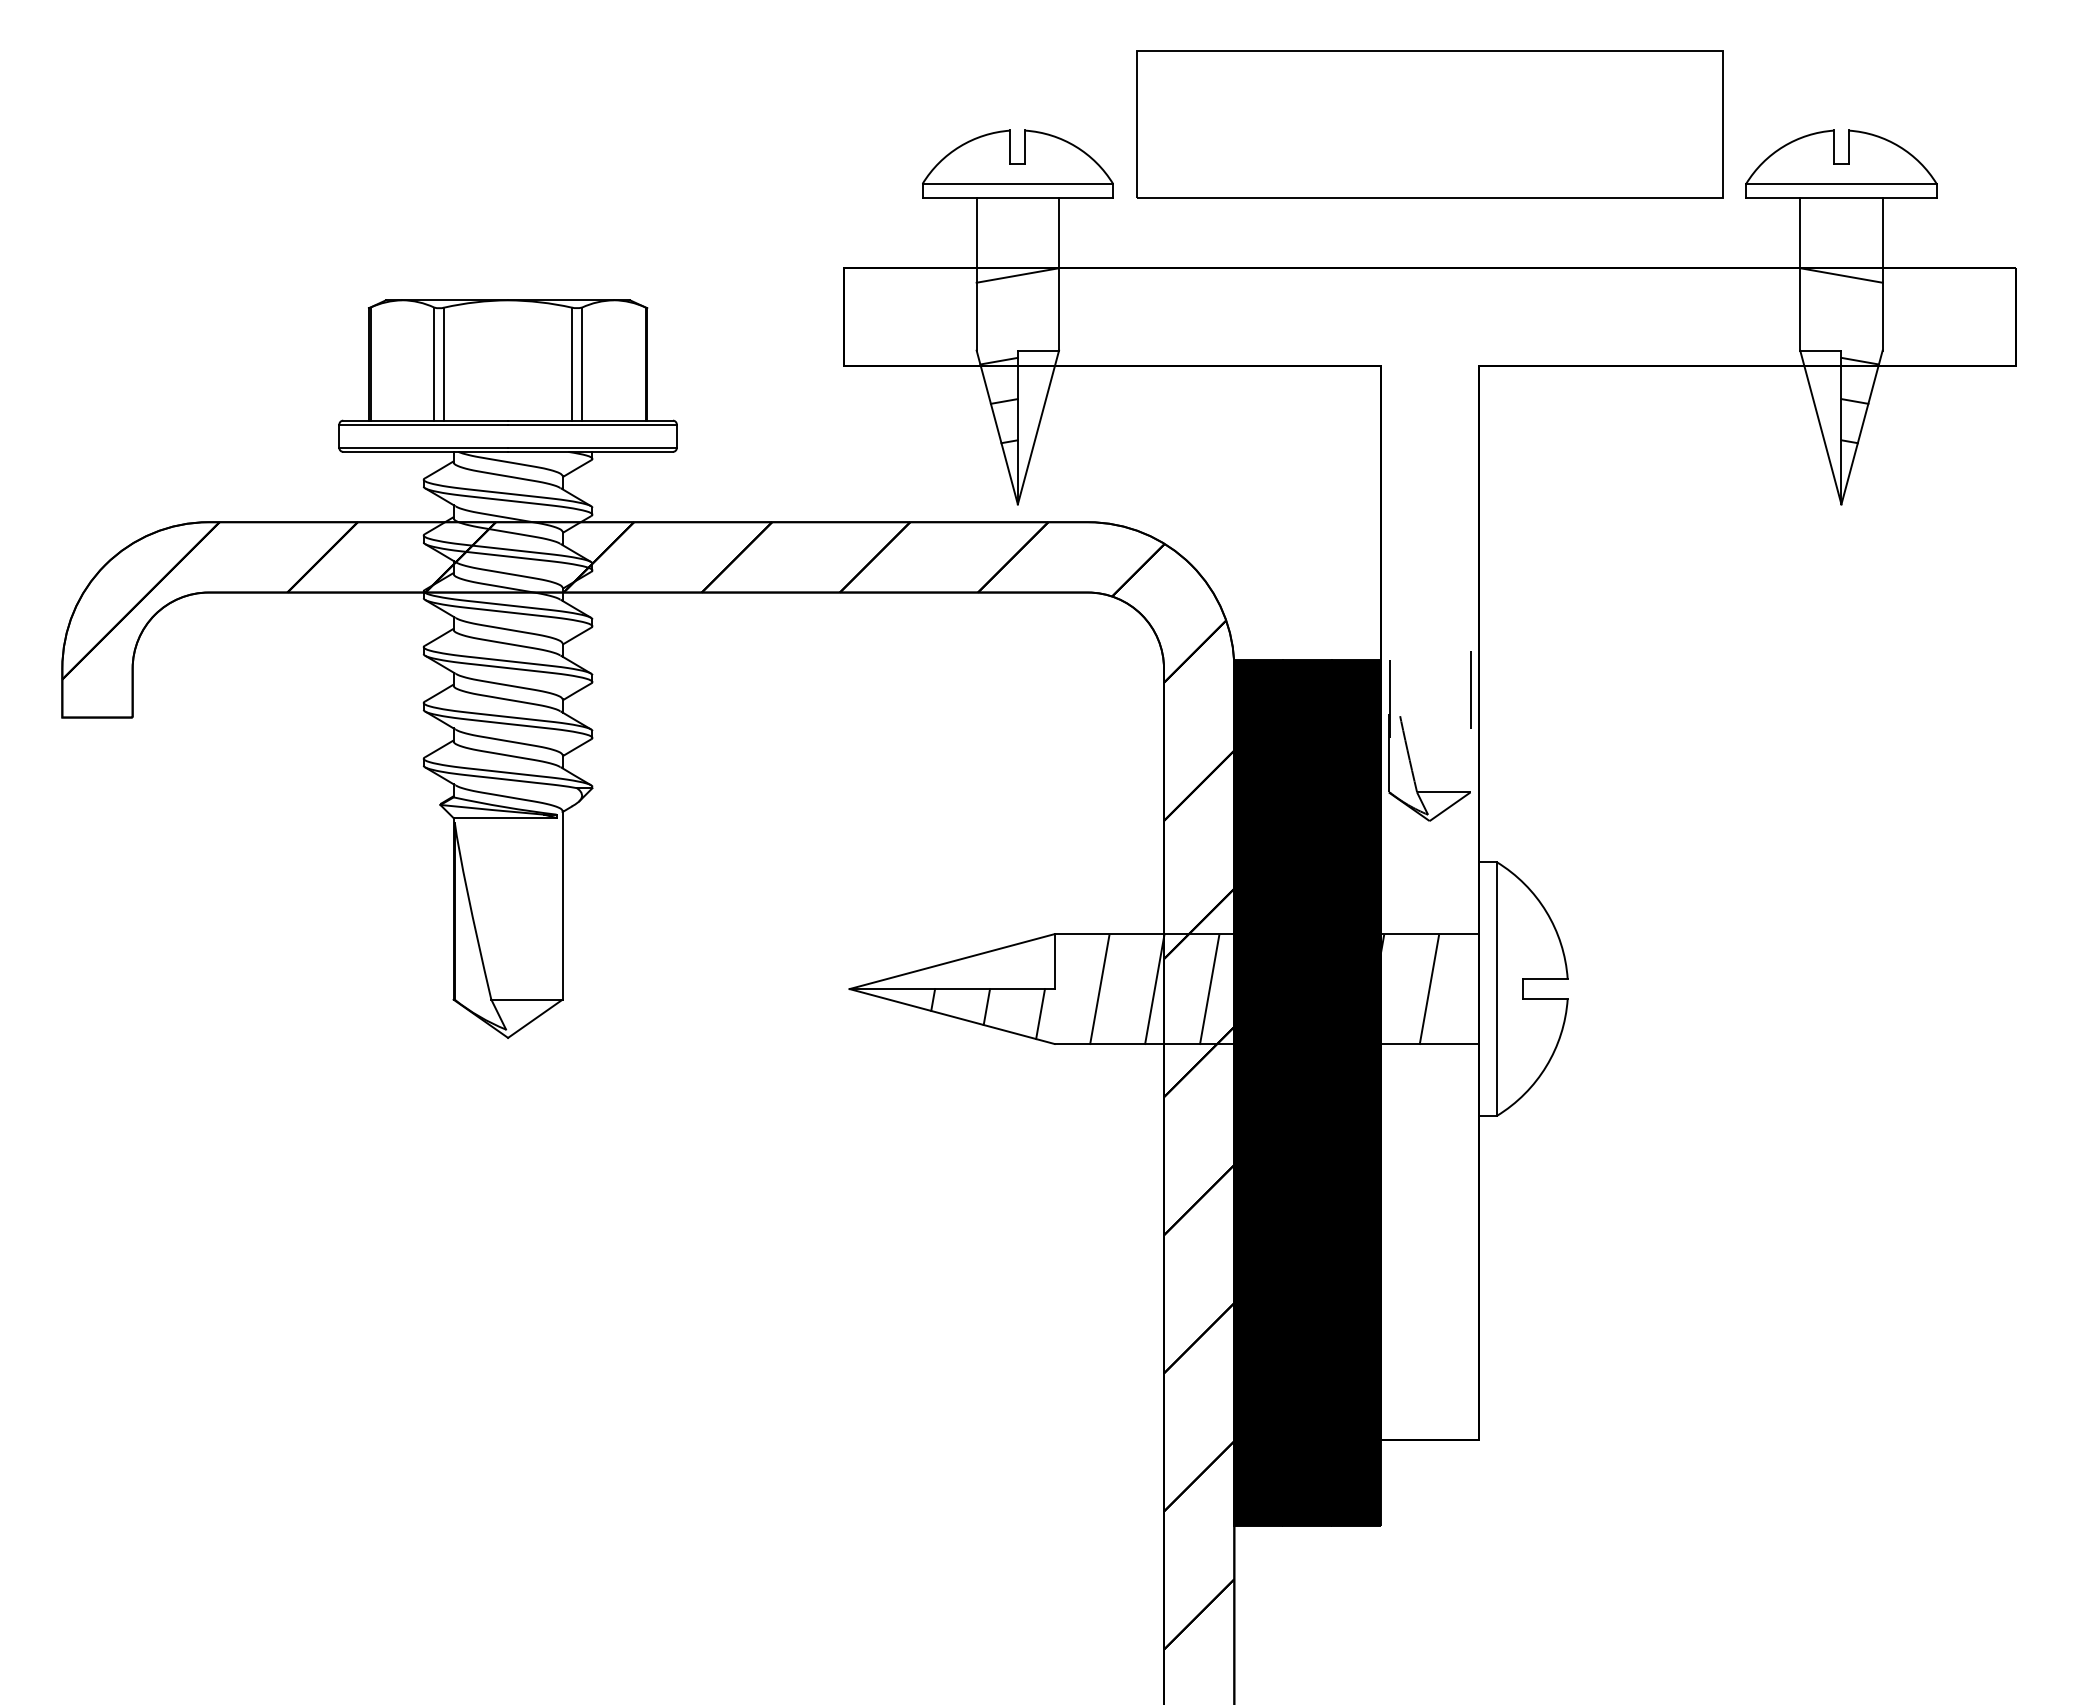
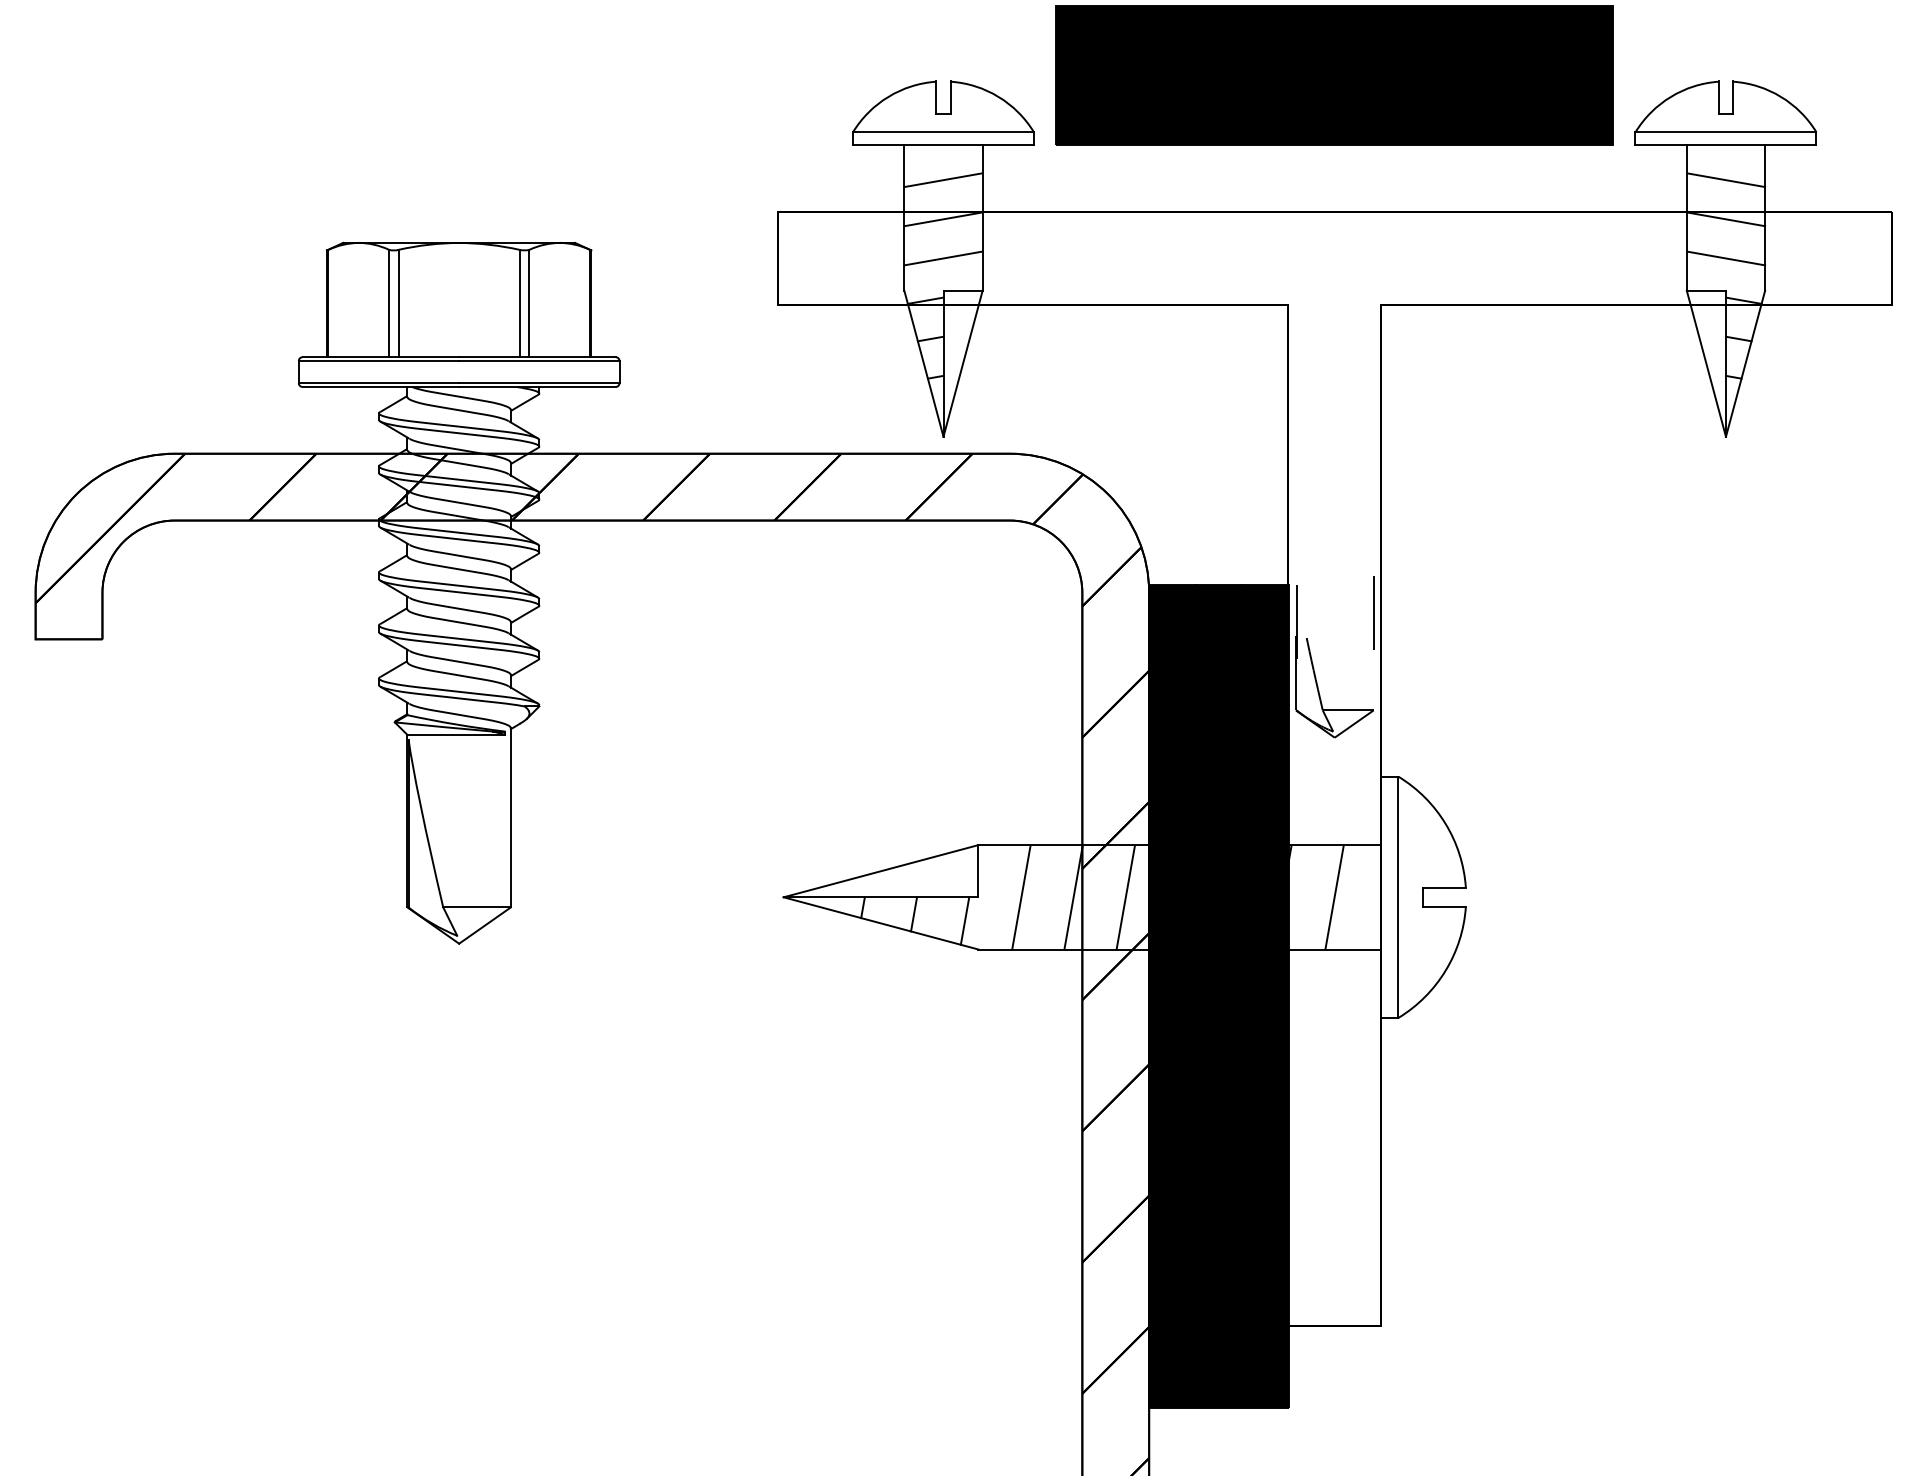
fill: (1429, 124) -> (1334, 75), added
line: (1016, 234) -> (942, 180), added
line: (1841, 234) -> (1726, 180), added
line: (1016, 316) -> (942, 258), added
line: (1841, 316) -> (1726, 258), added

